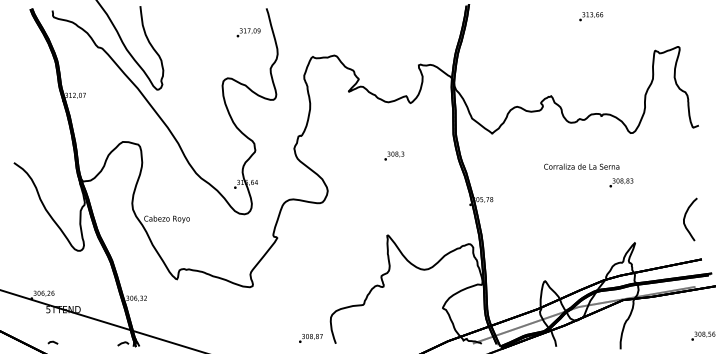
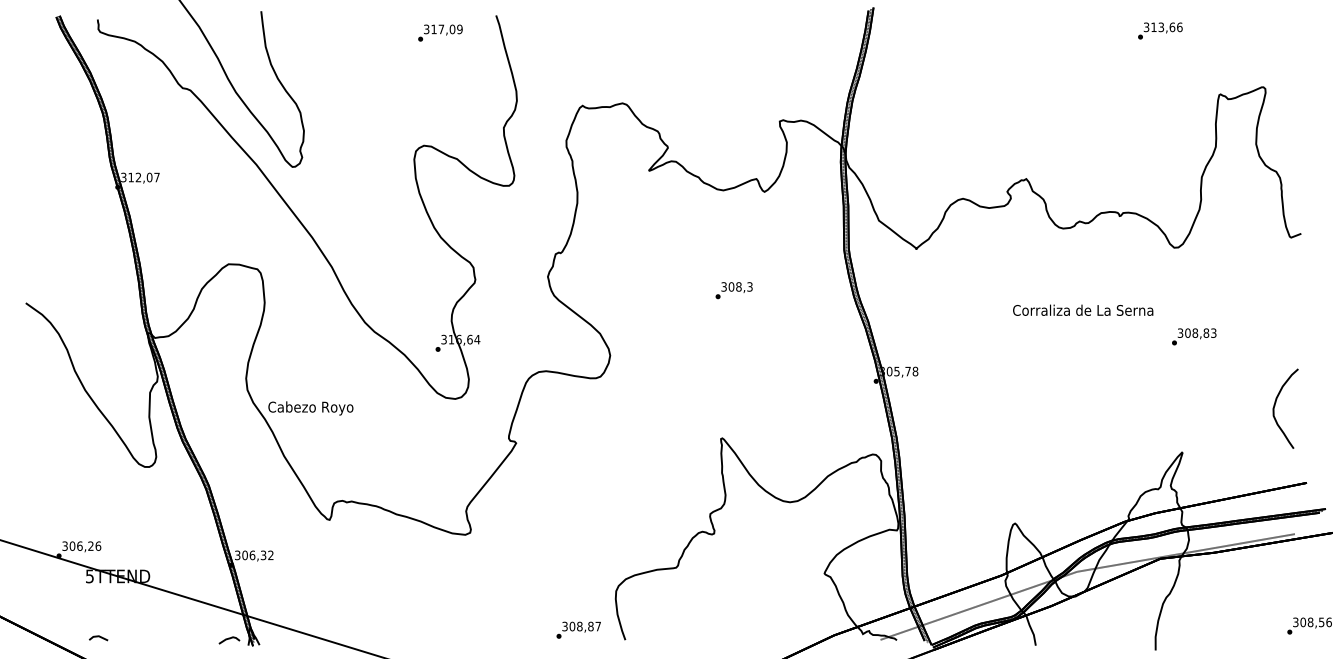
text: (591, 16) -> (1160, 30), moved
text: (248, 32) -> (440, 32), moved
text: (621, 182) -> (1194, 336), moved

